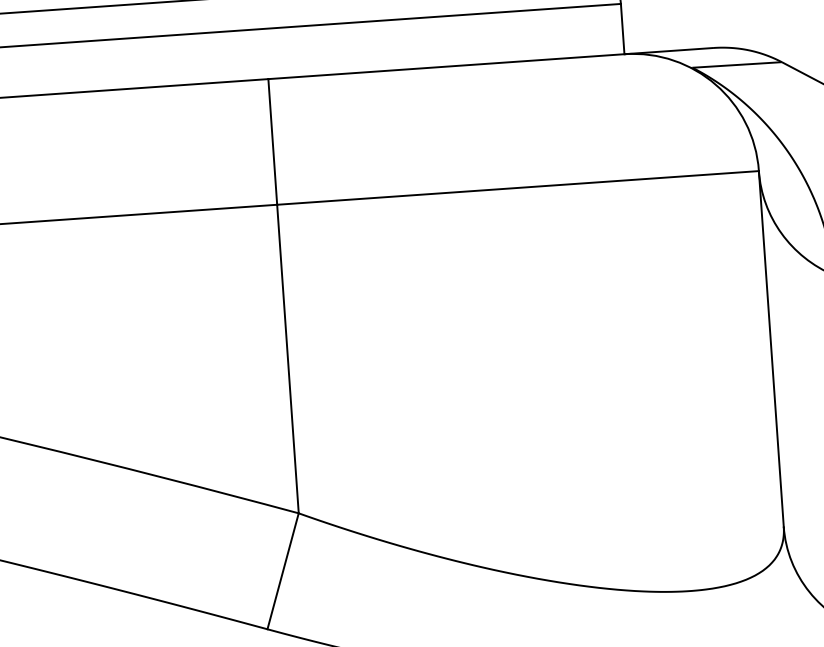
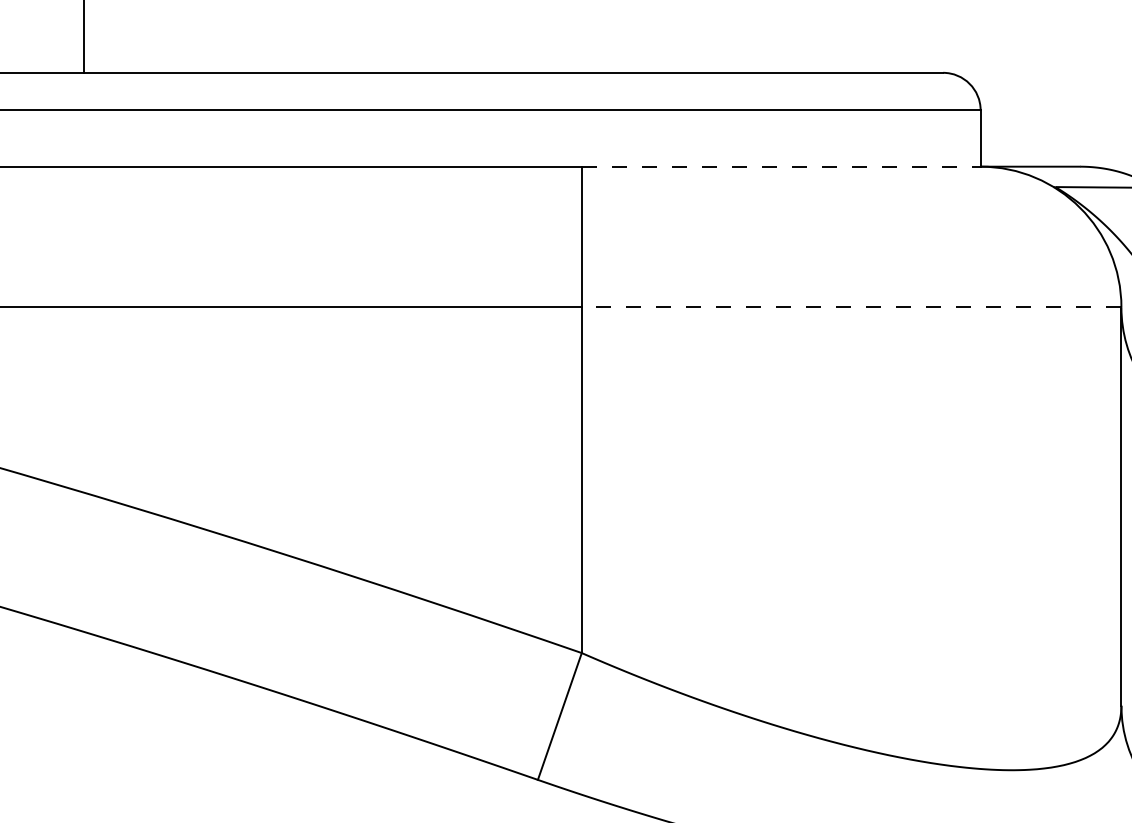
line: (446, 66) -> (781, 166), solid -> dashed
line: (517, 187) -> (851, 307), solid -> dashed

